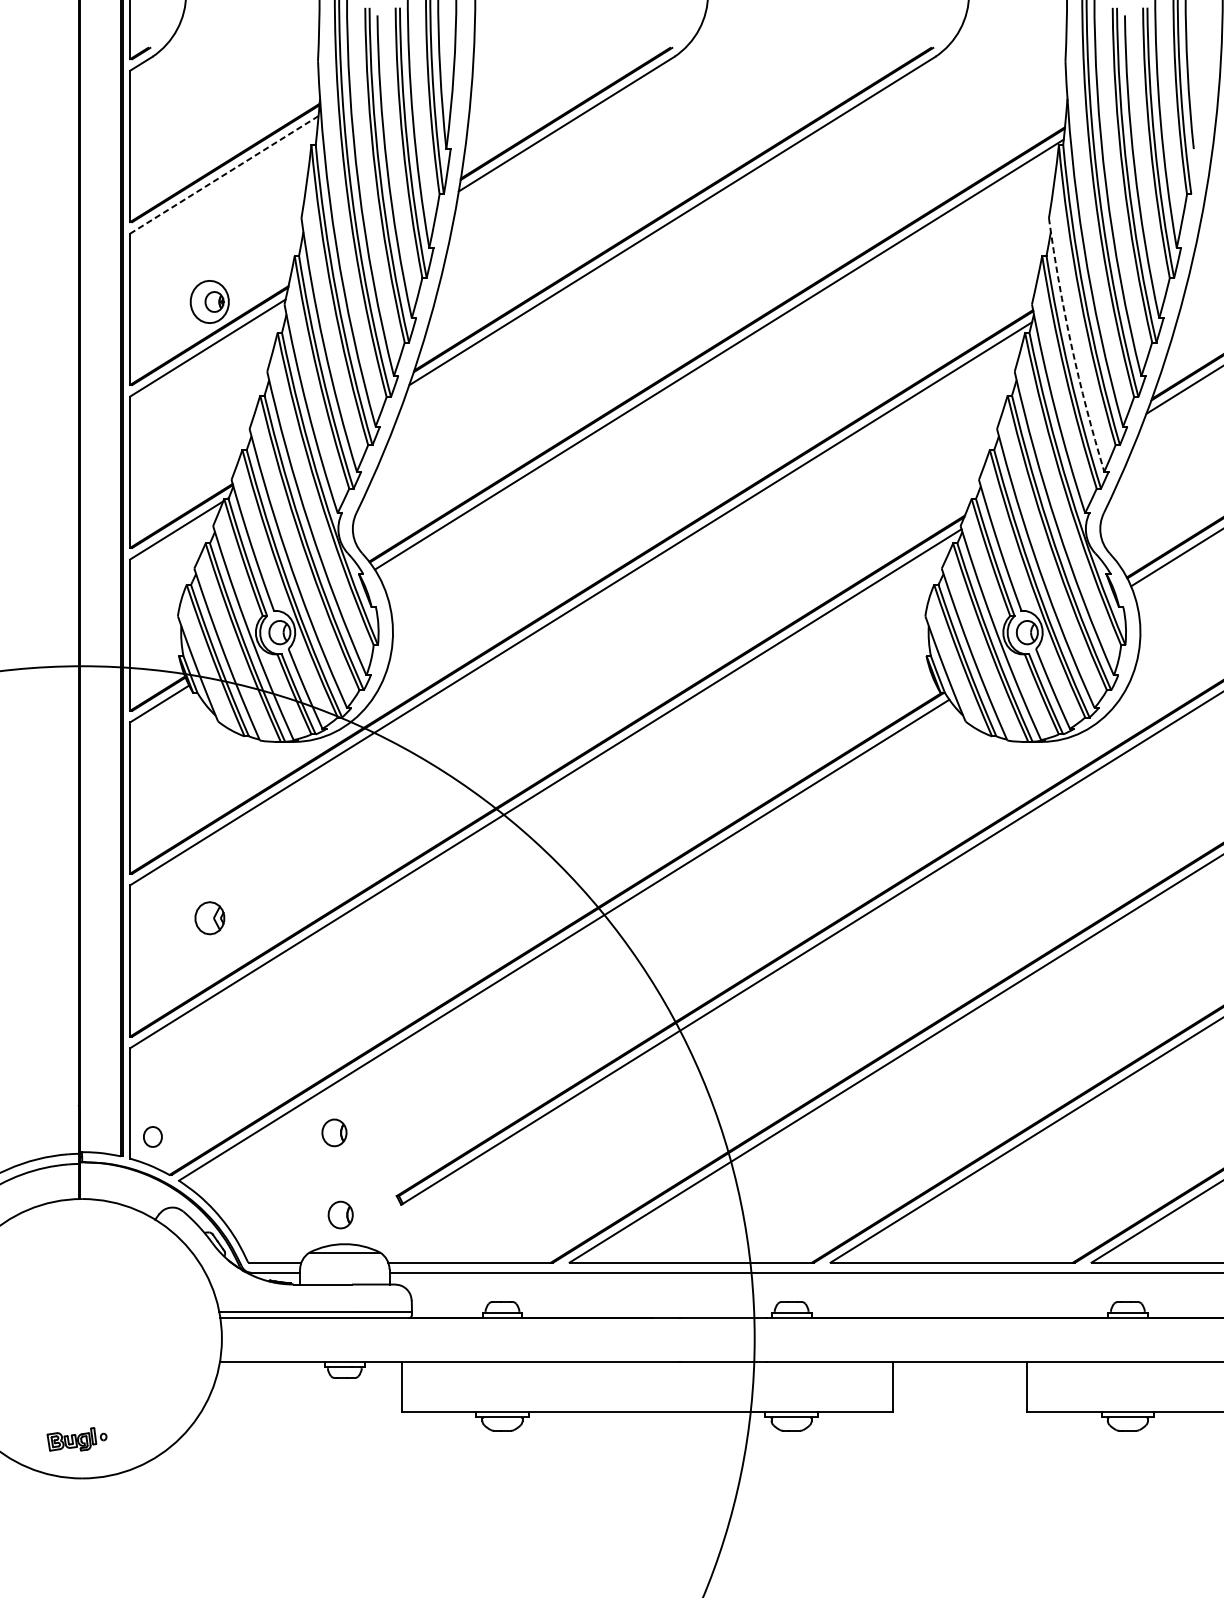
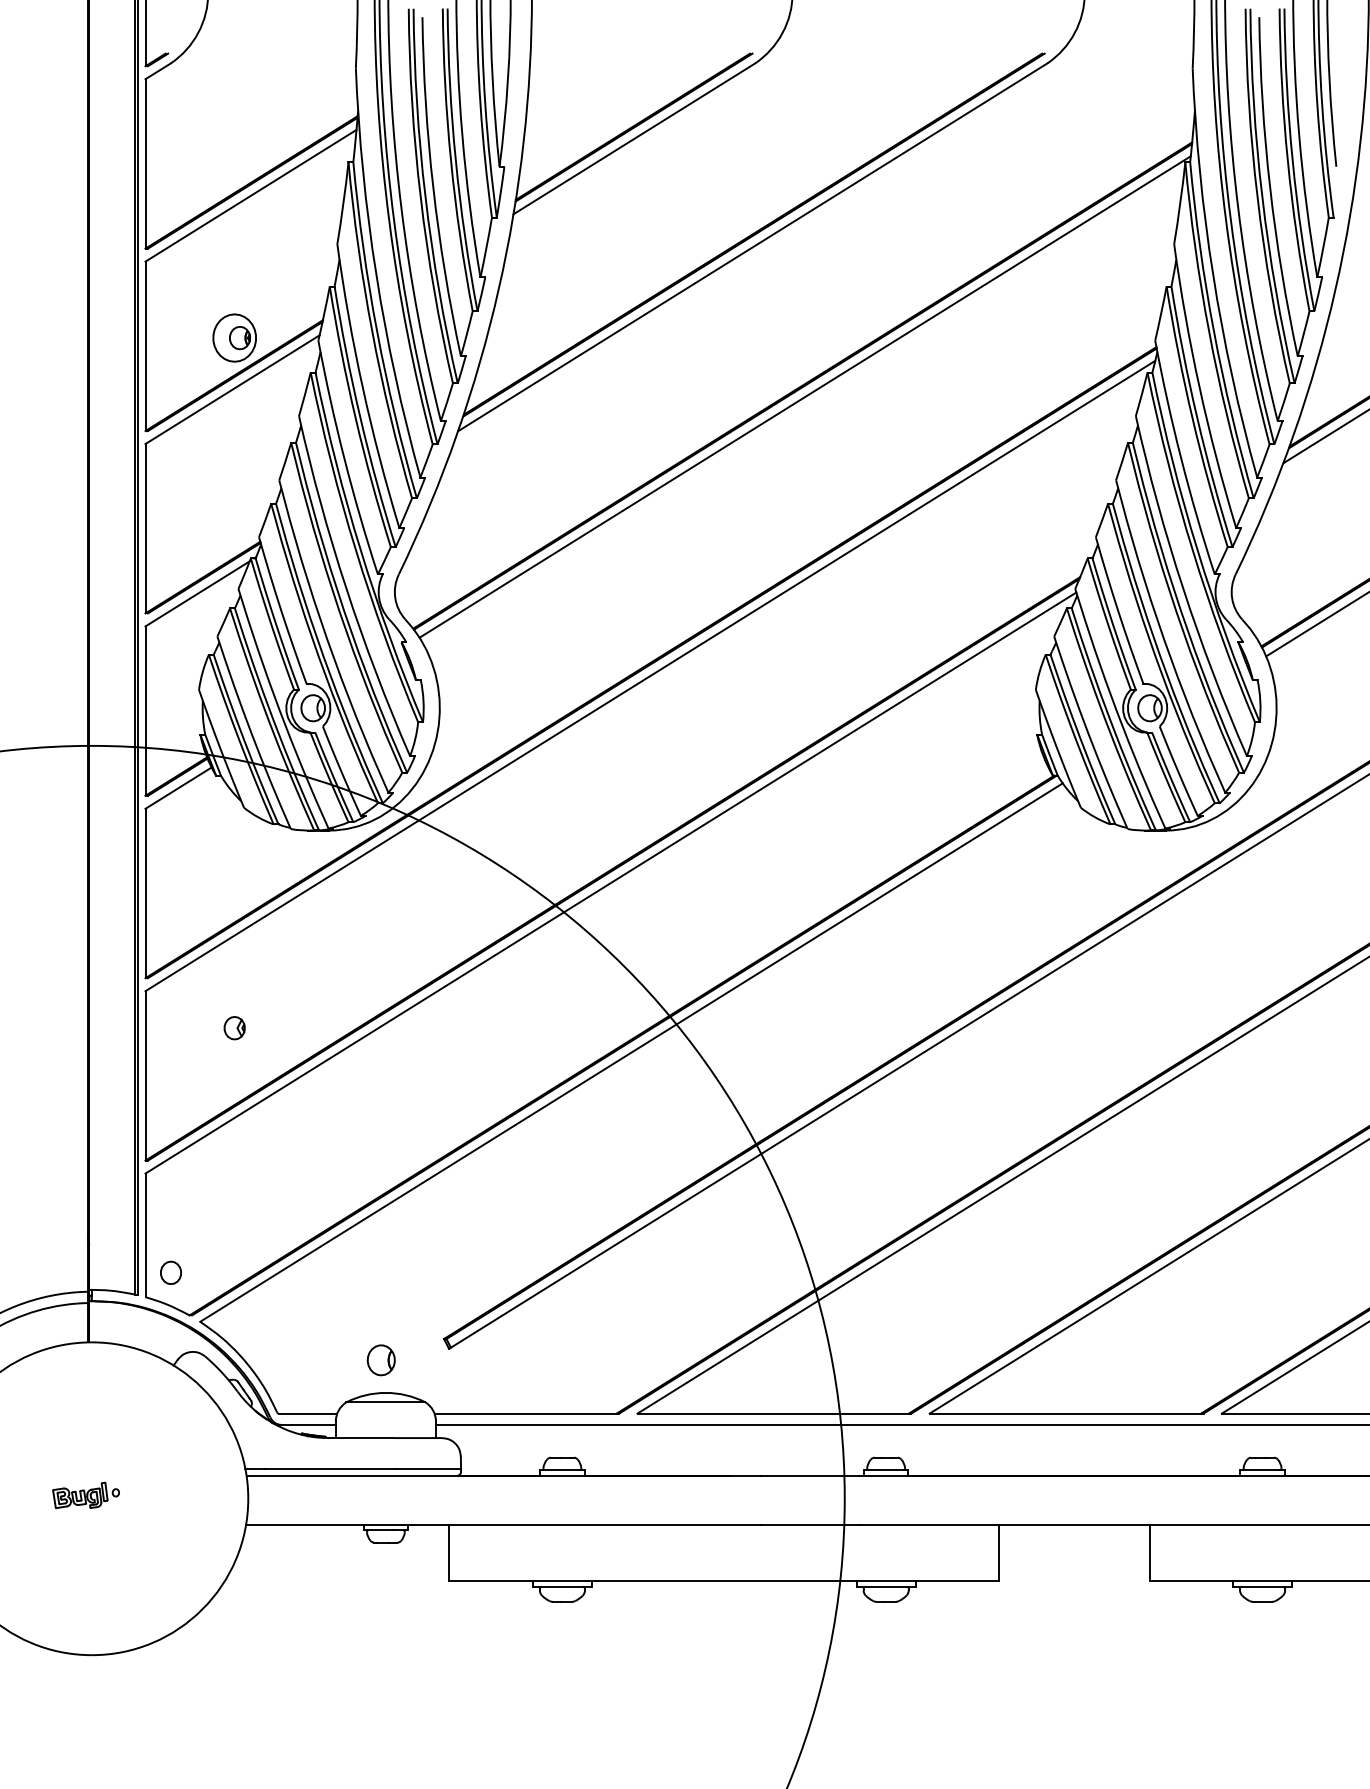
line: (223, 175) -> (250, 196), dashed -> solid
arc: (1071, 346) -> (1199, 387), dashed -> solid
part: (209, 918) -> (234, 1028), size x0.62
part: (333, 1133) -> (373, 1268), removed
part: (76, 1439) -> (85, 1495), moved

